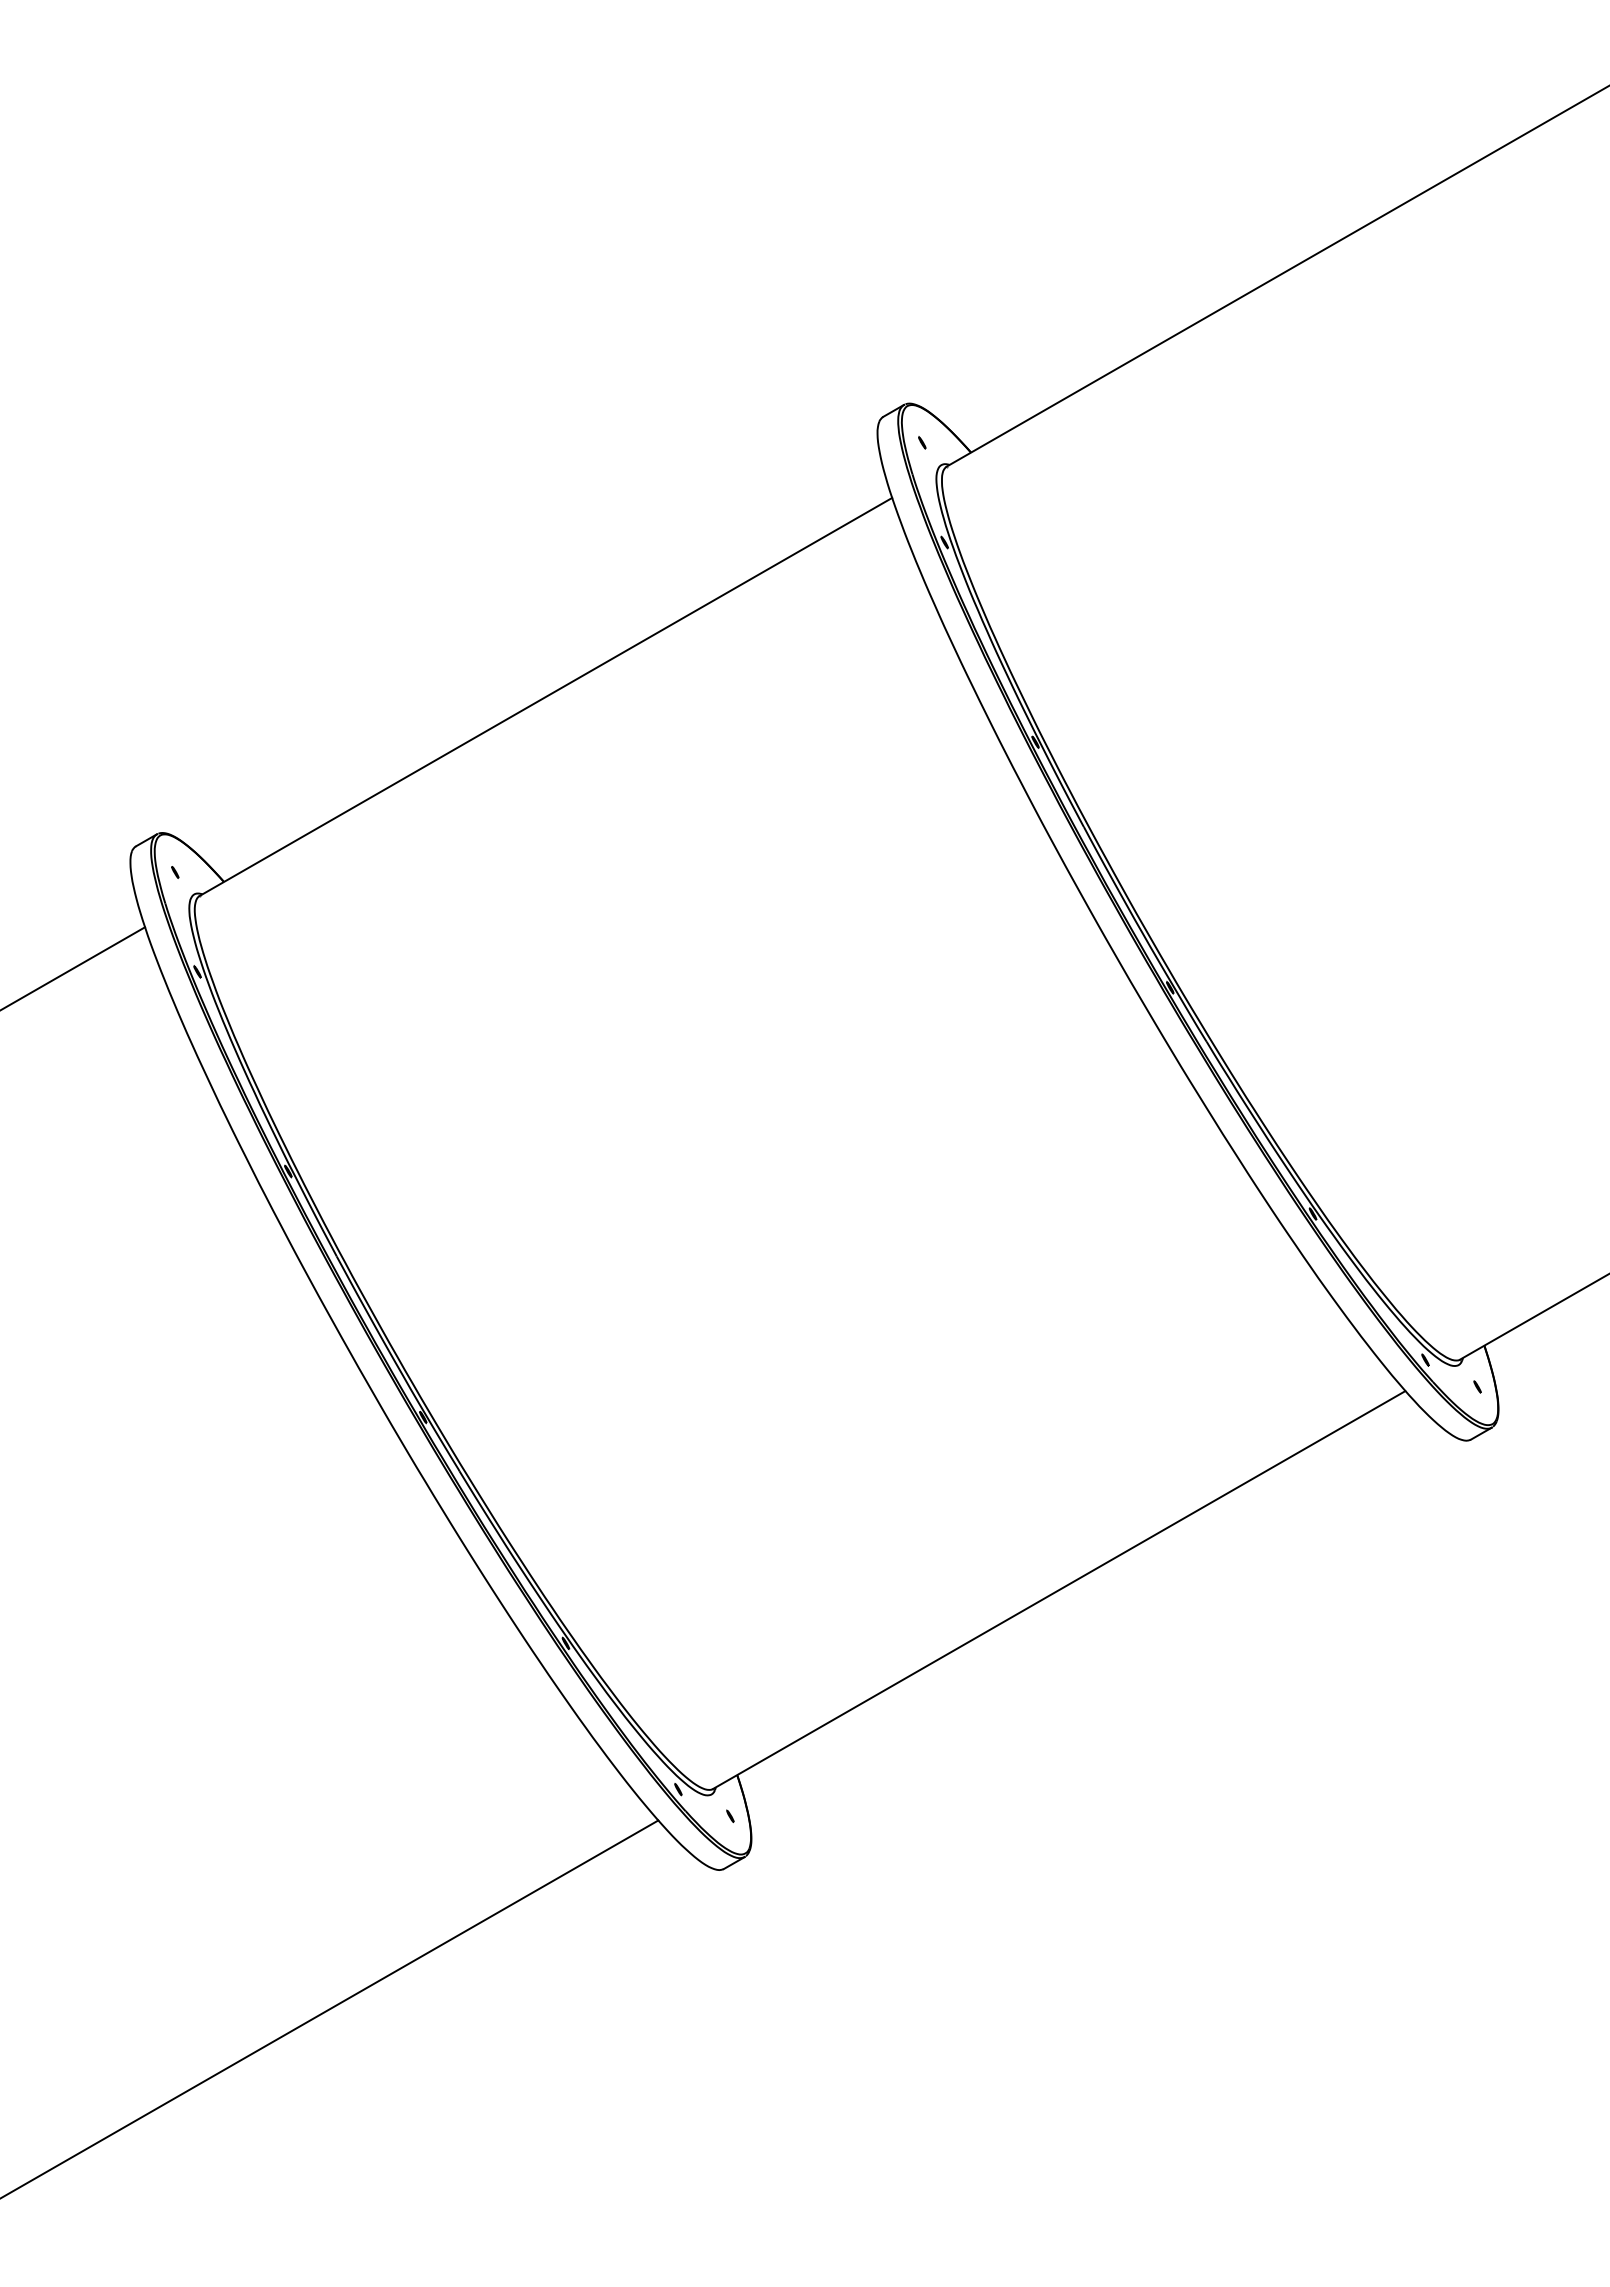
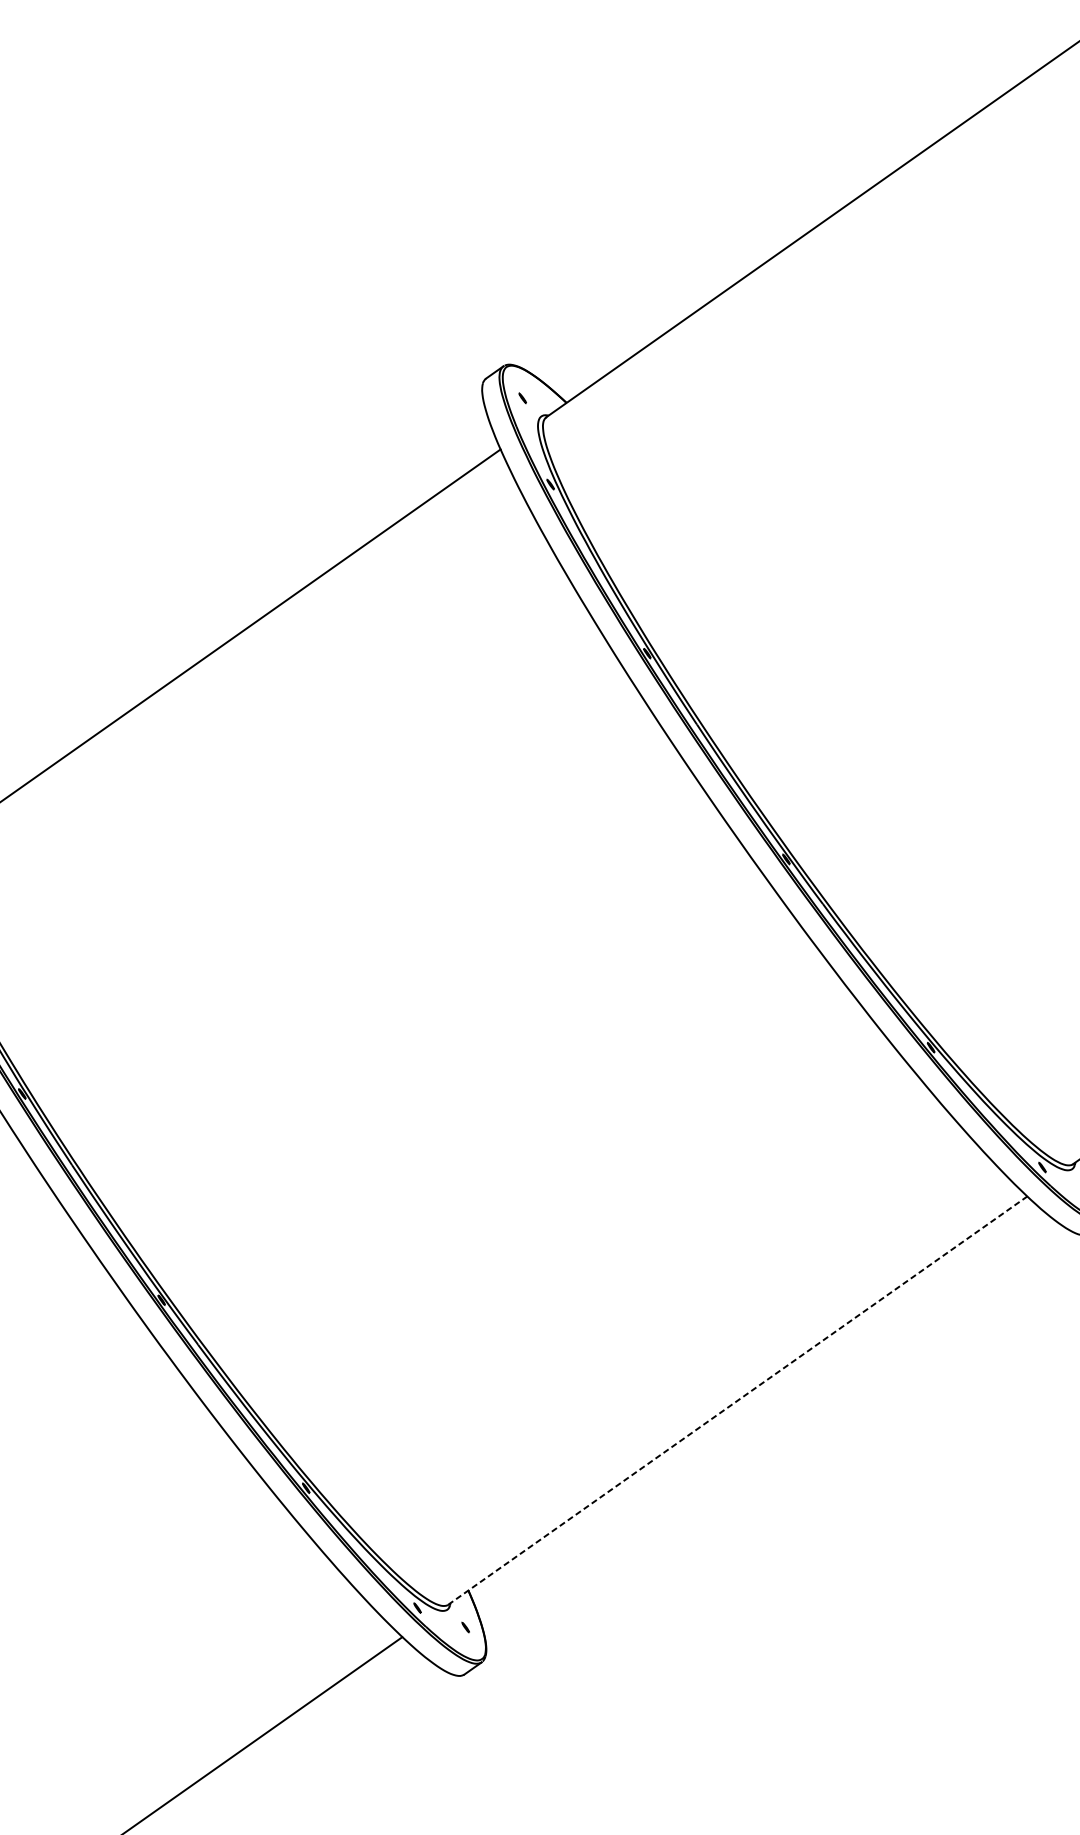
line: (1059, 1589) -> (737, 1400), solid -> dashed

